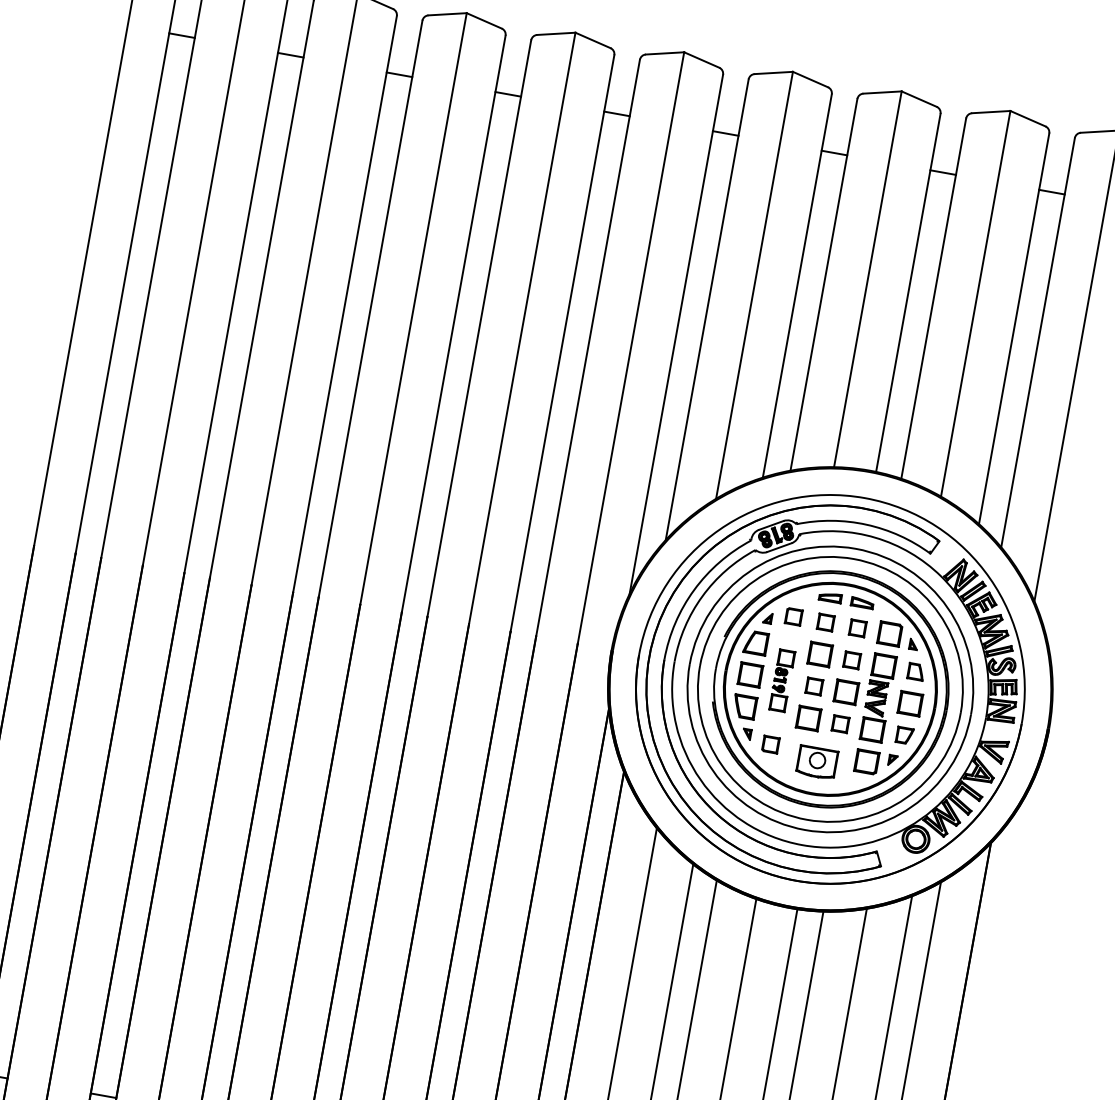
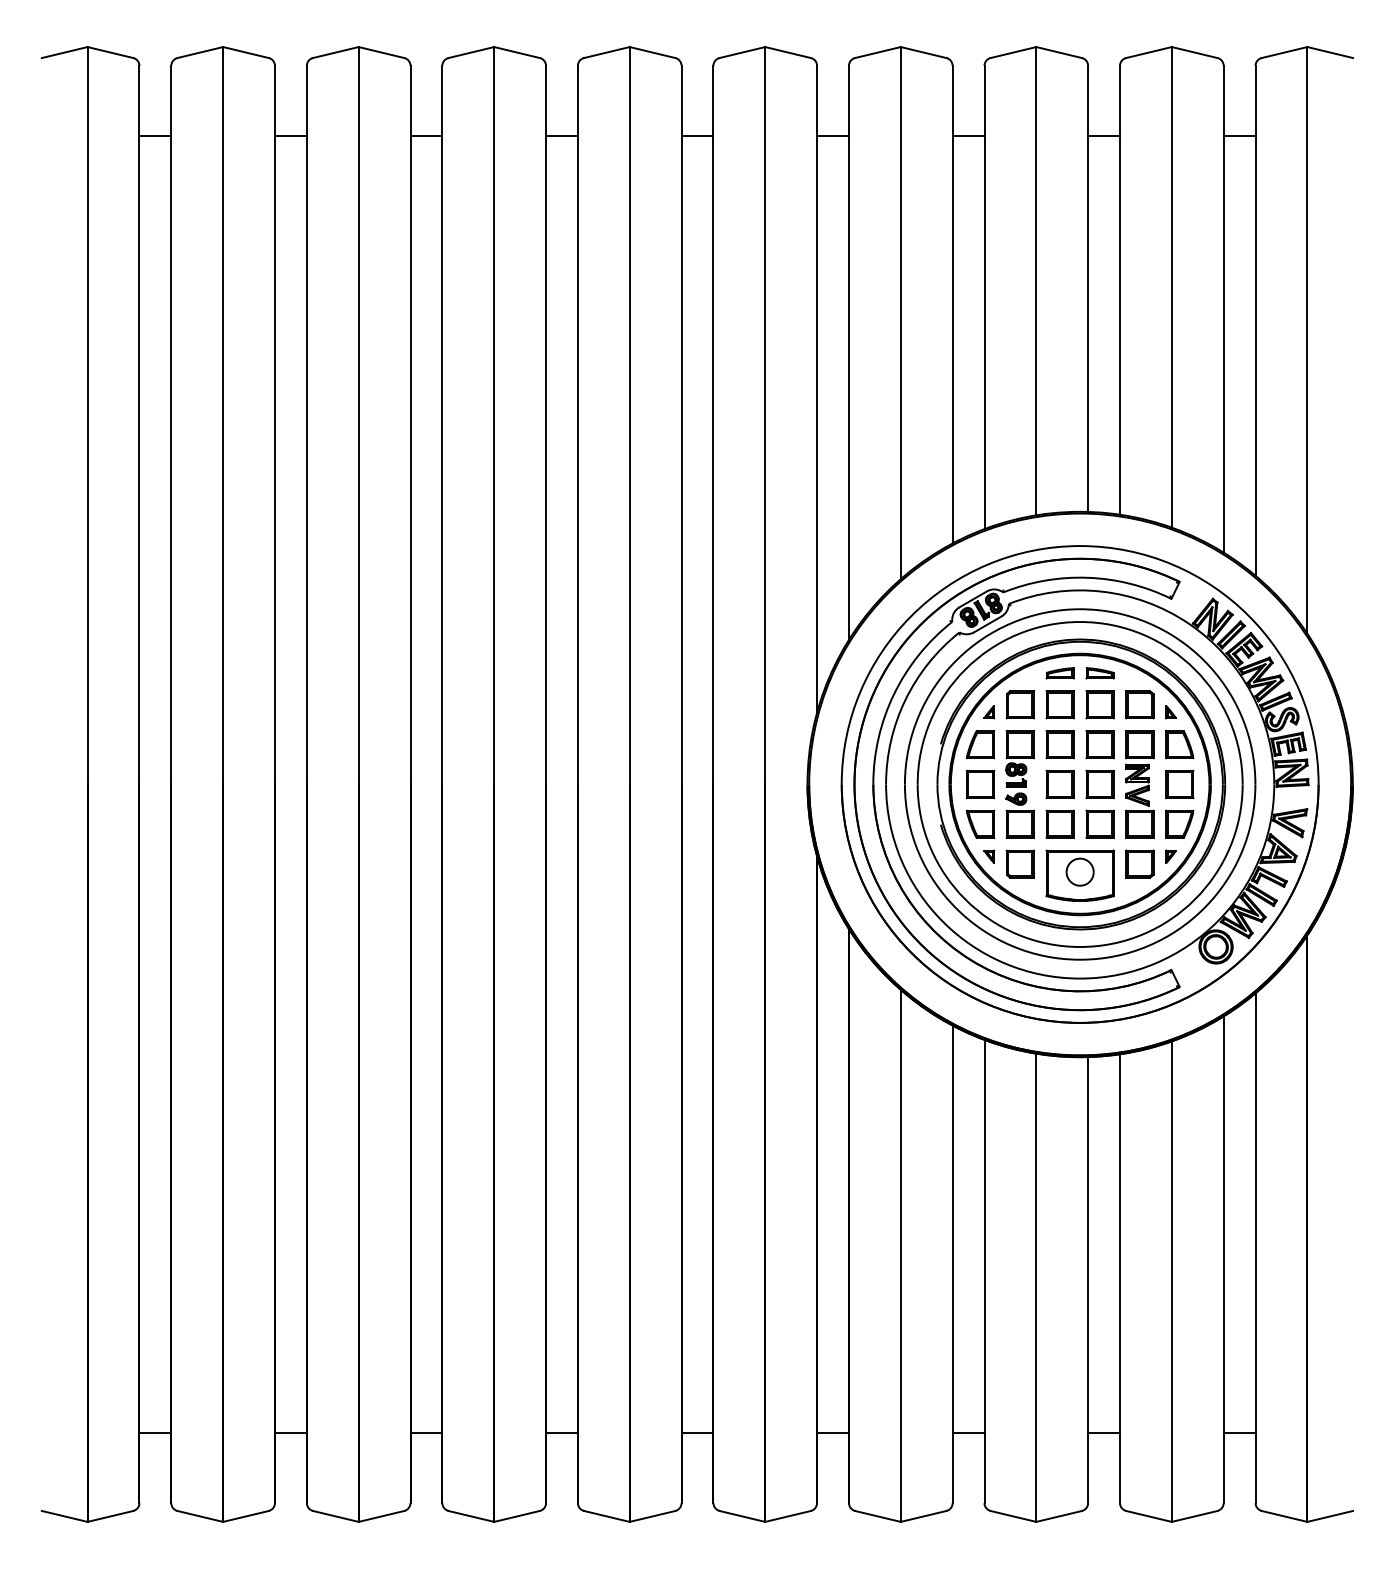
part: (793, 616) -> (1019, 704), size x1.43
part: (825, 622) -> (1059, 704), size x1.43
part: (857, 628) -> (1099, 704), size x1.43
part: (851, 660) -> (1099, 744), size x1.43
part: (915, 671) -> (1179, 744), size x1.43
part: (781, 680) -> (1019, 784), size x1.43
part: (813, 686) -> (1059, 784), size x1.43
part: (840, 723) -> (1099, 823), size x1.43
part: (904, 735) -> (1179, 823), size x1.43
part: (770, 744) -> (1019, 863), size x1.43
part: (816, 762) -> (1079, 875), size x1.43

